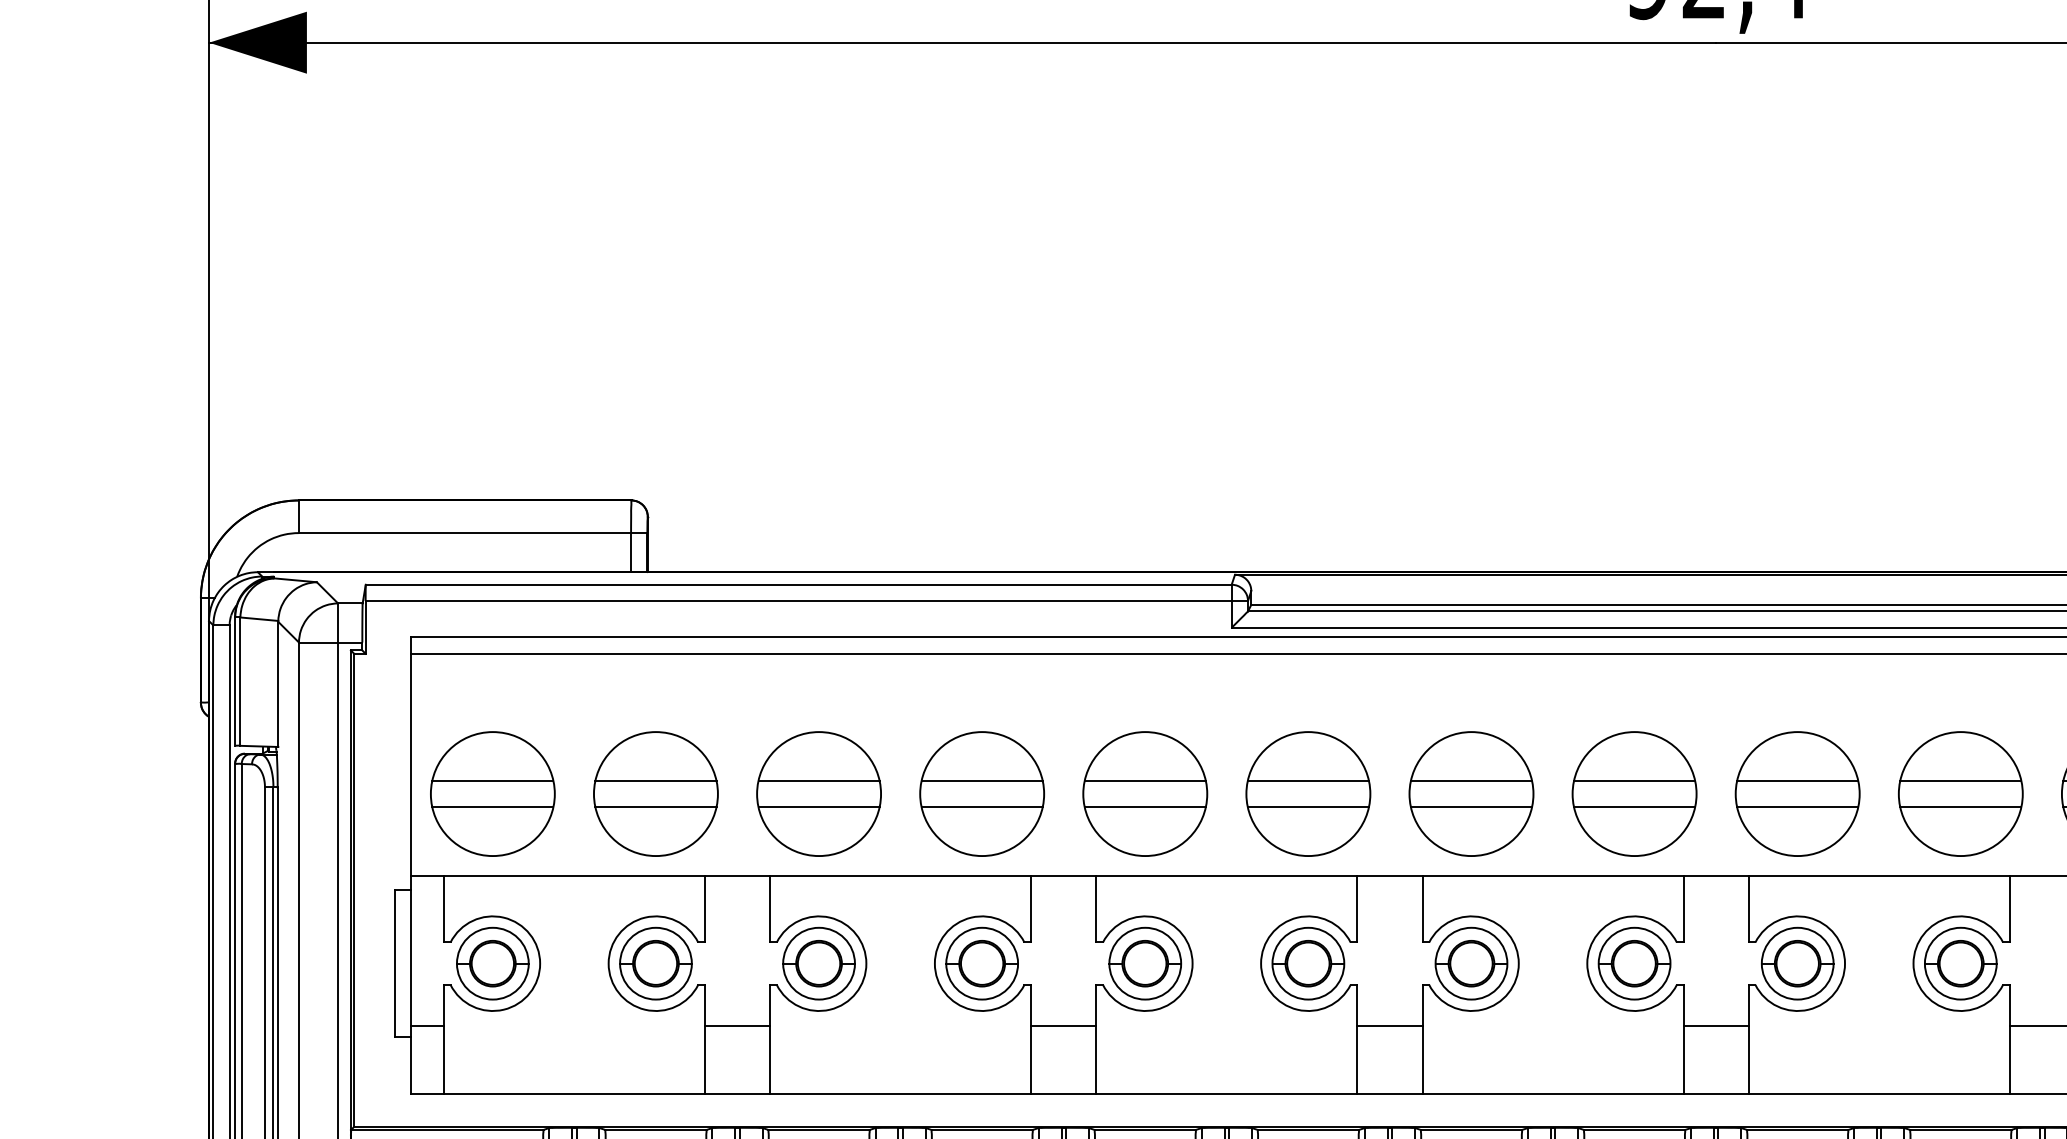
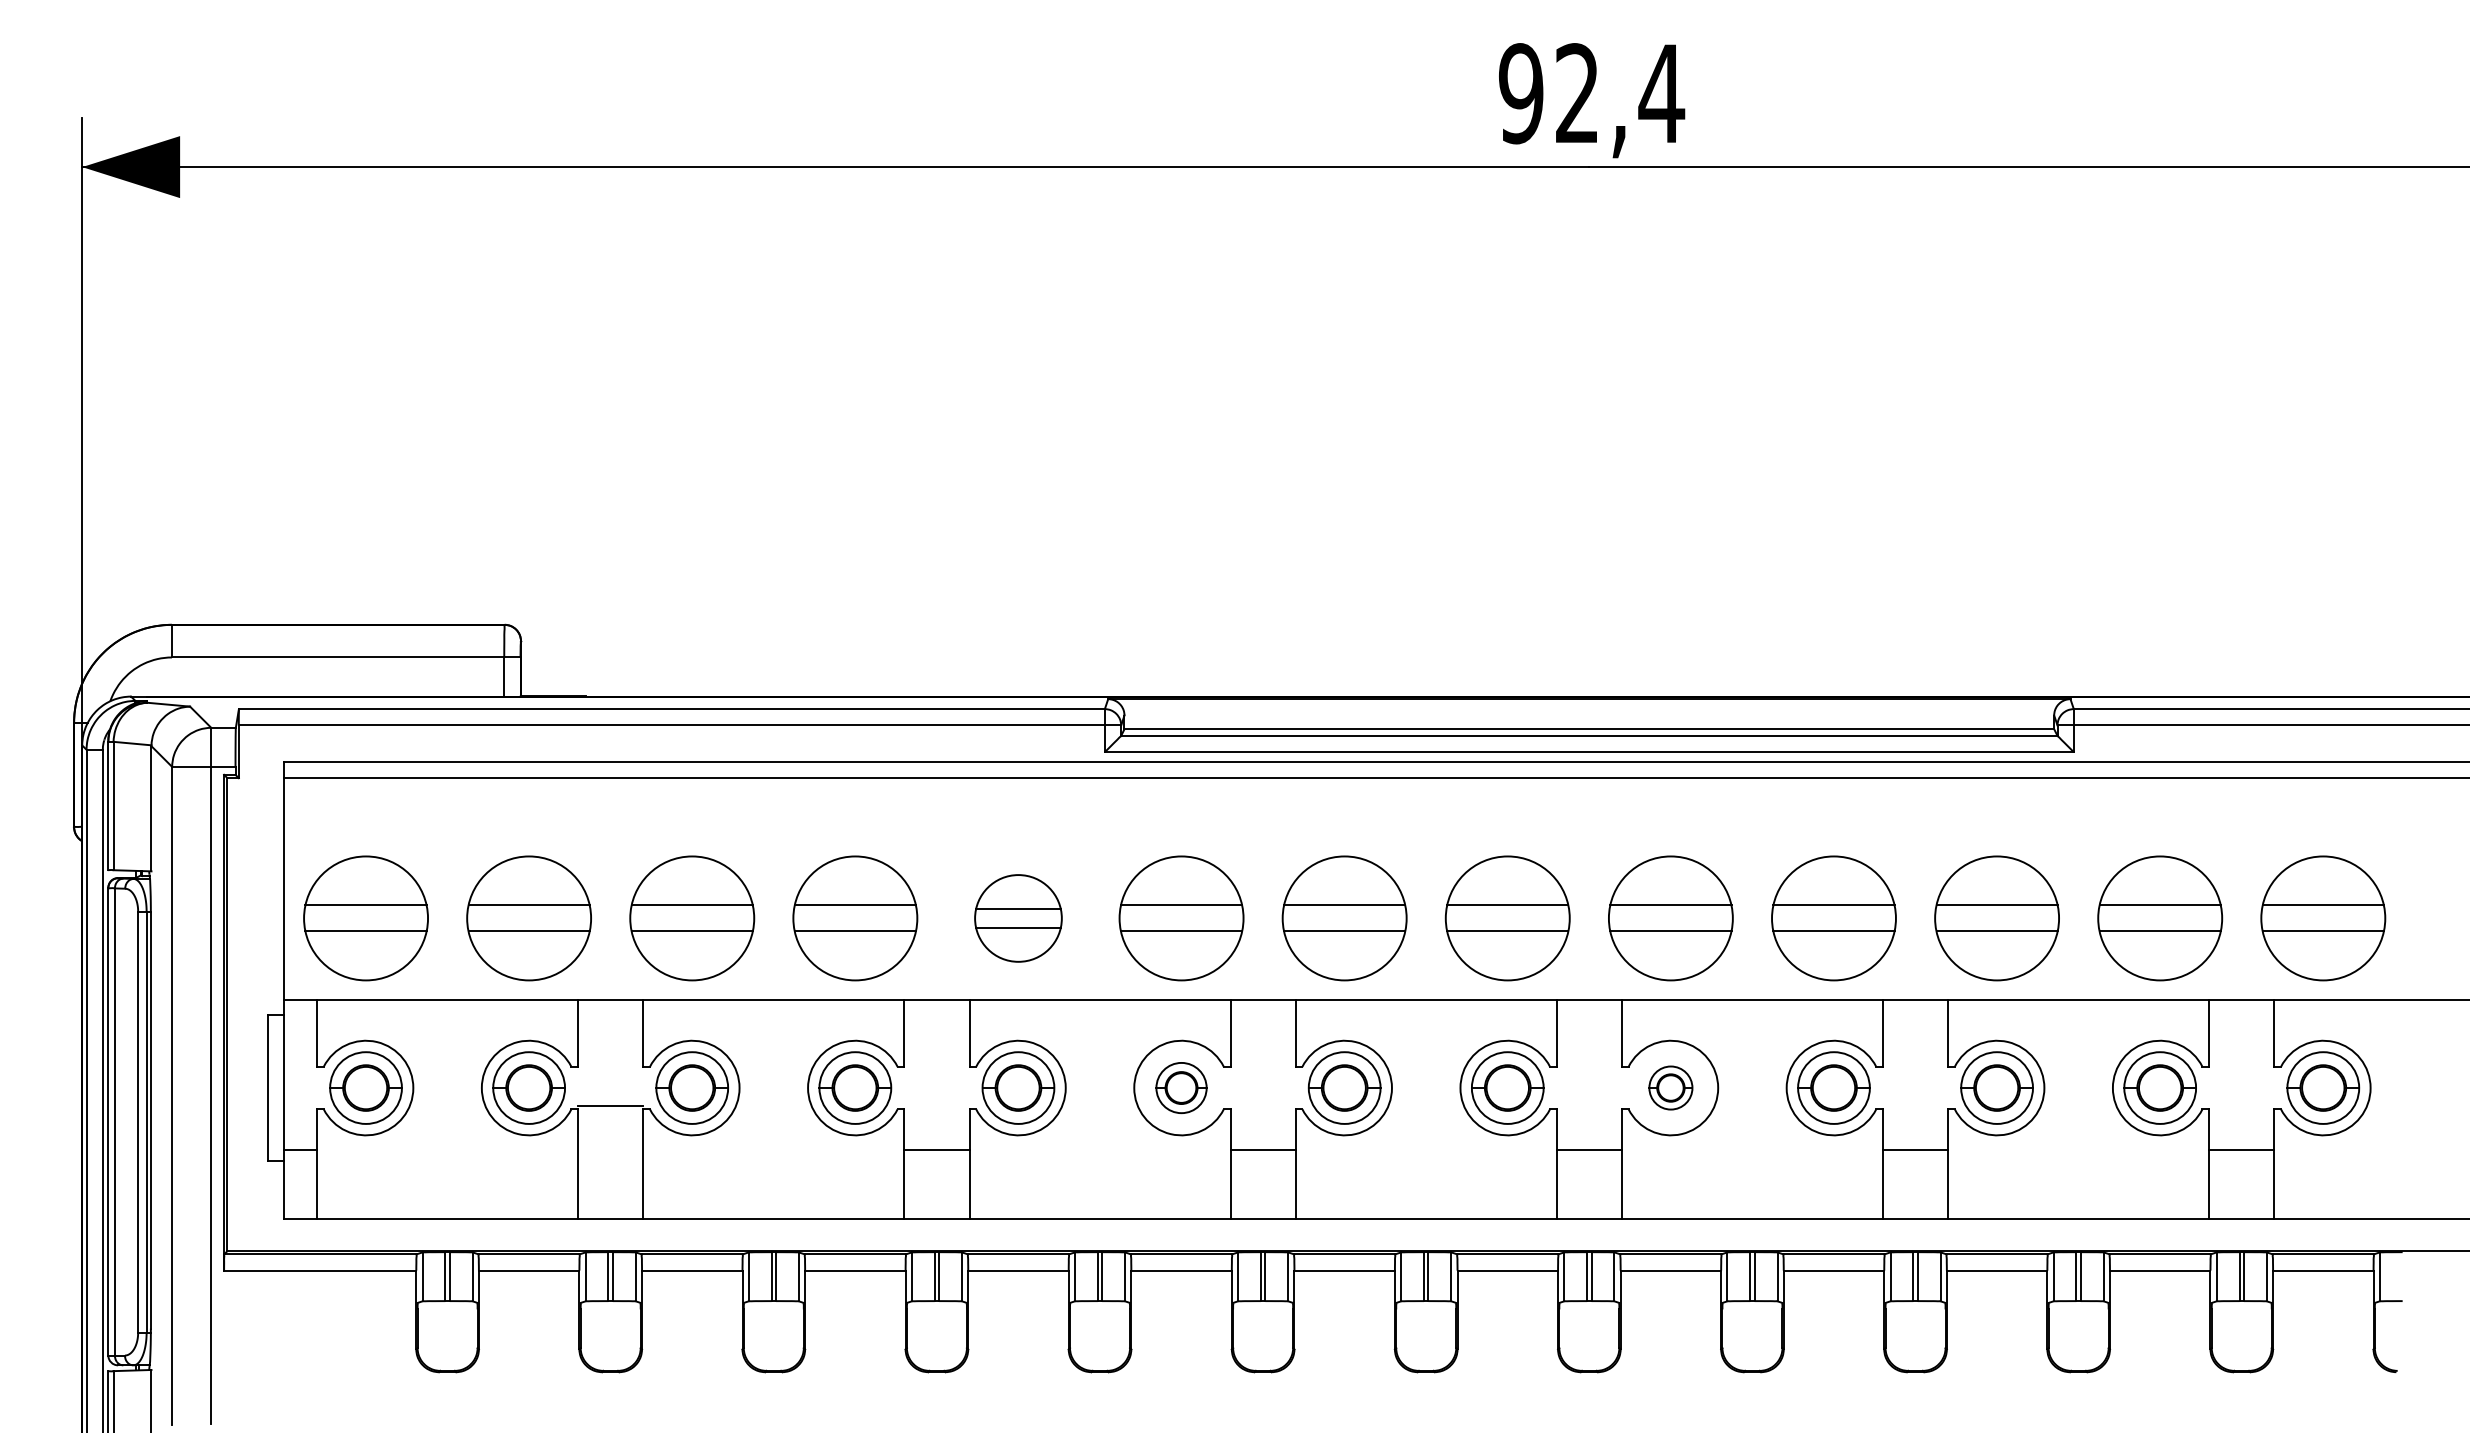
part: (1145, 794) -> (1018, 918), size x0.7
part: (1308, 963) -> (1181, 1087), size x0.7
part: (1797, 963) -> (1670, 1087), size x0.6
line: (737, 1026) -> (610, 1106), moved

